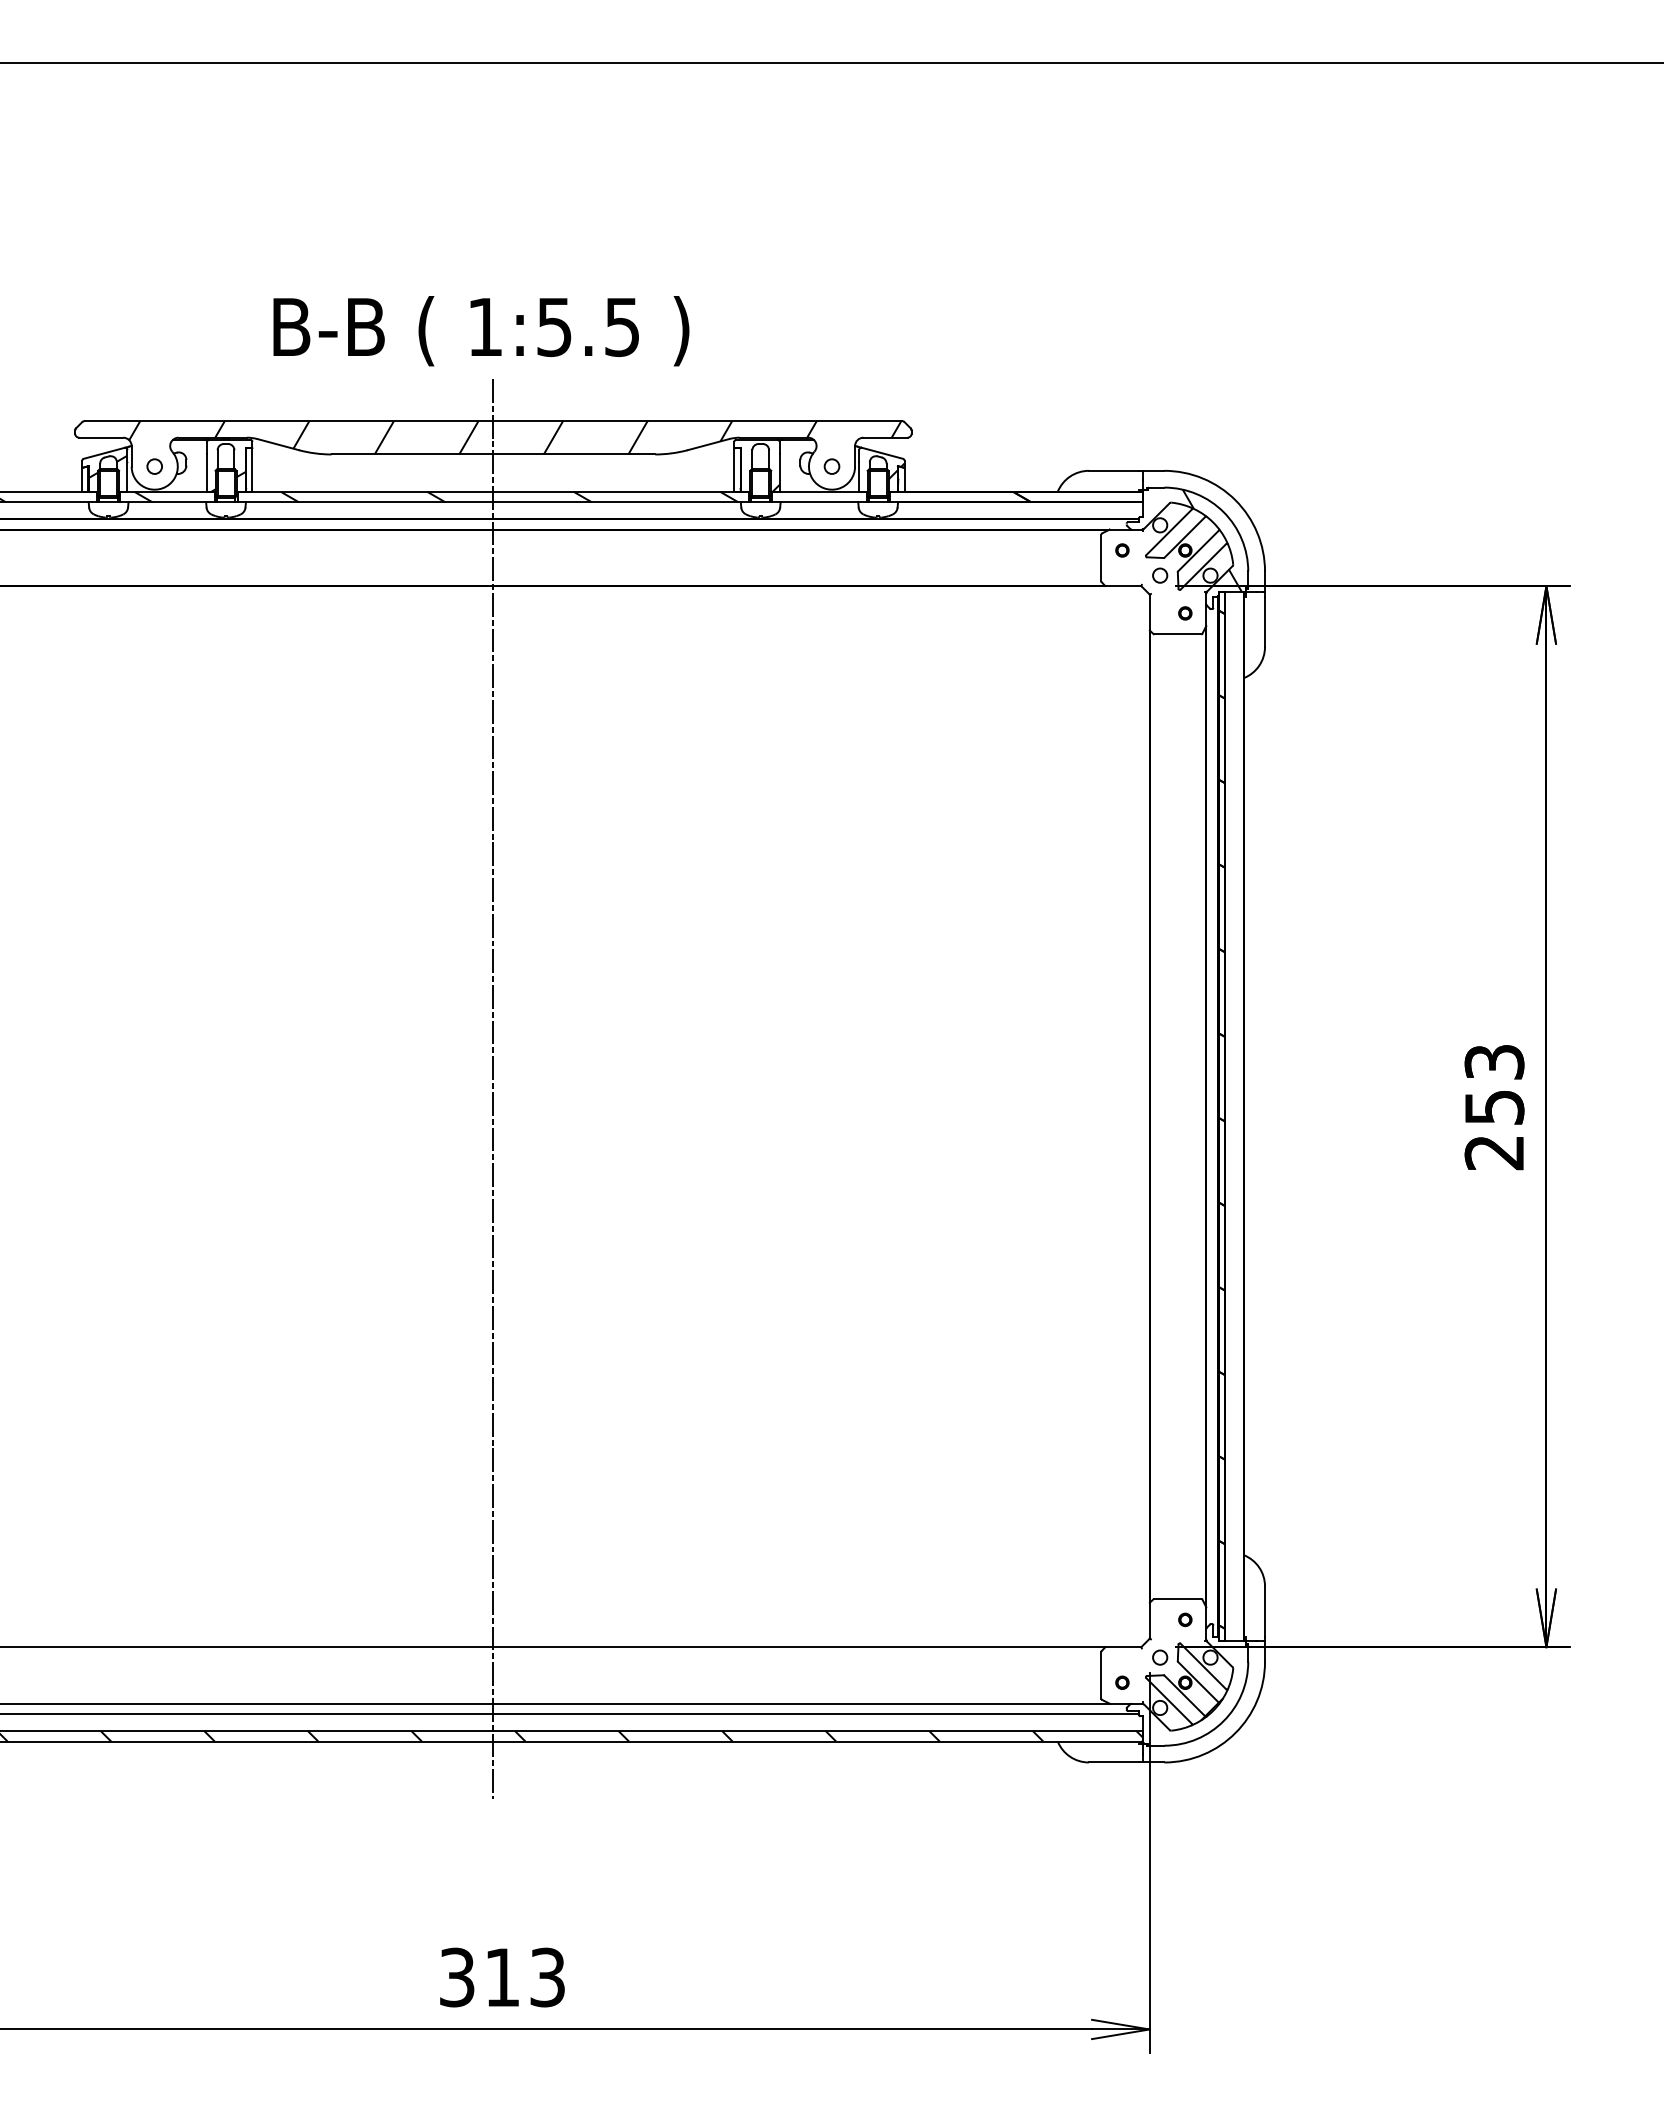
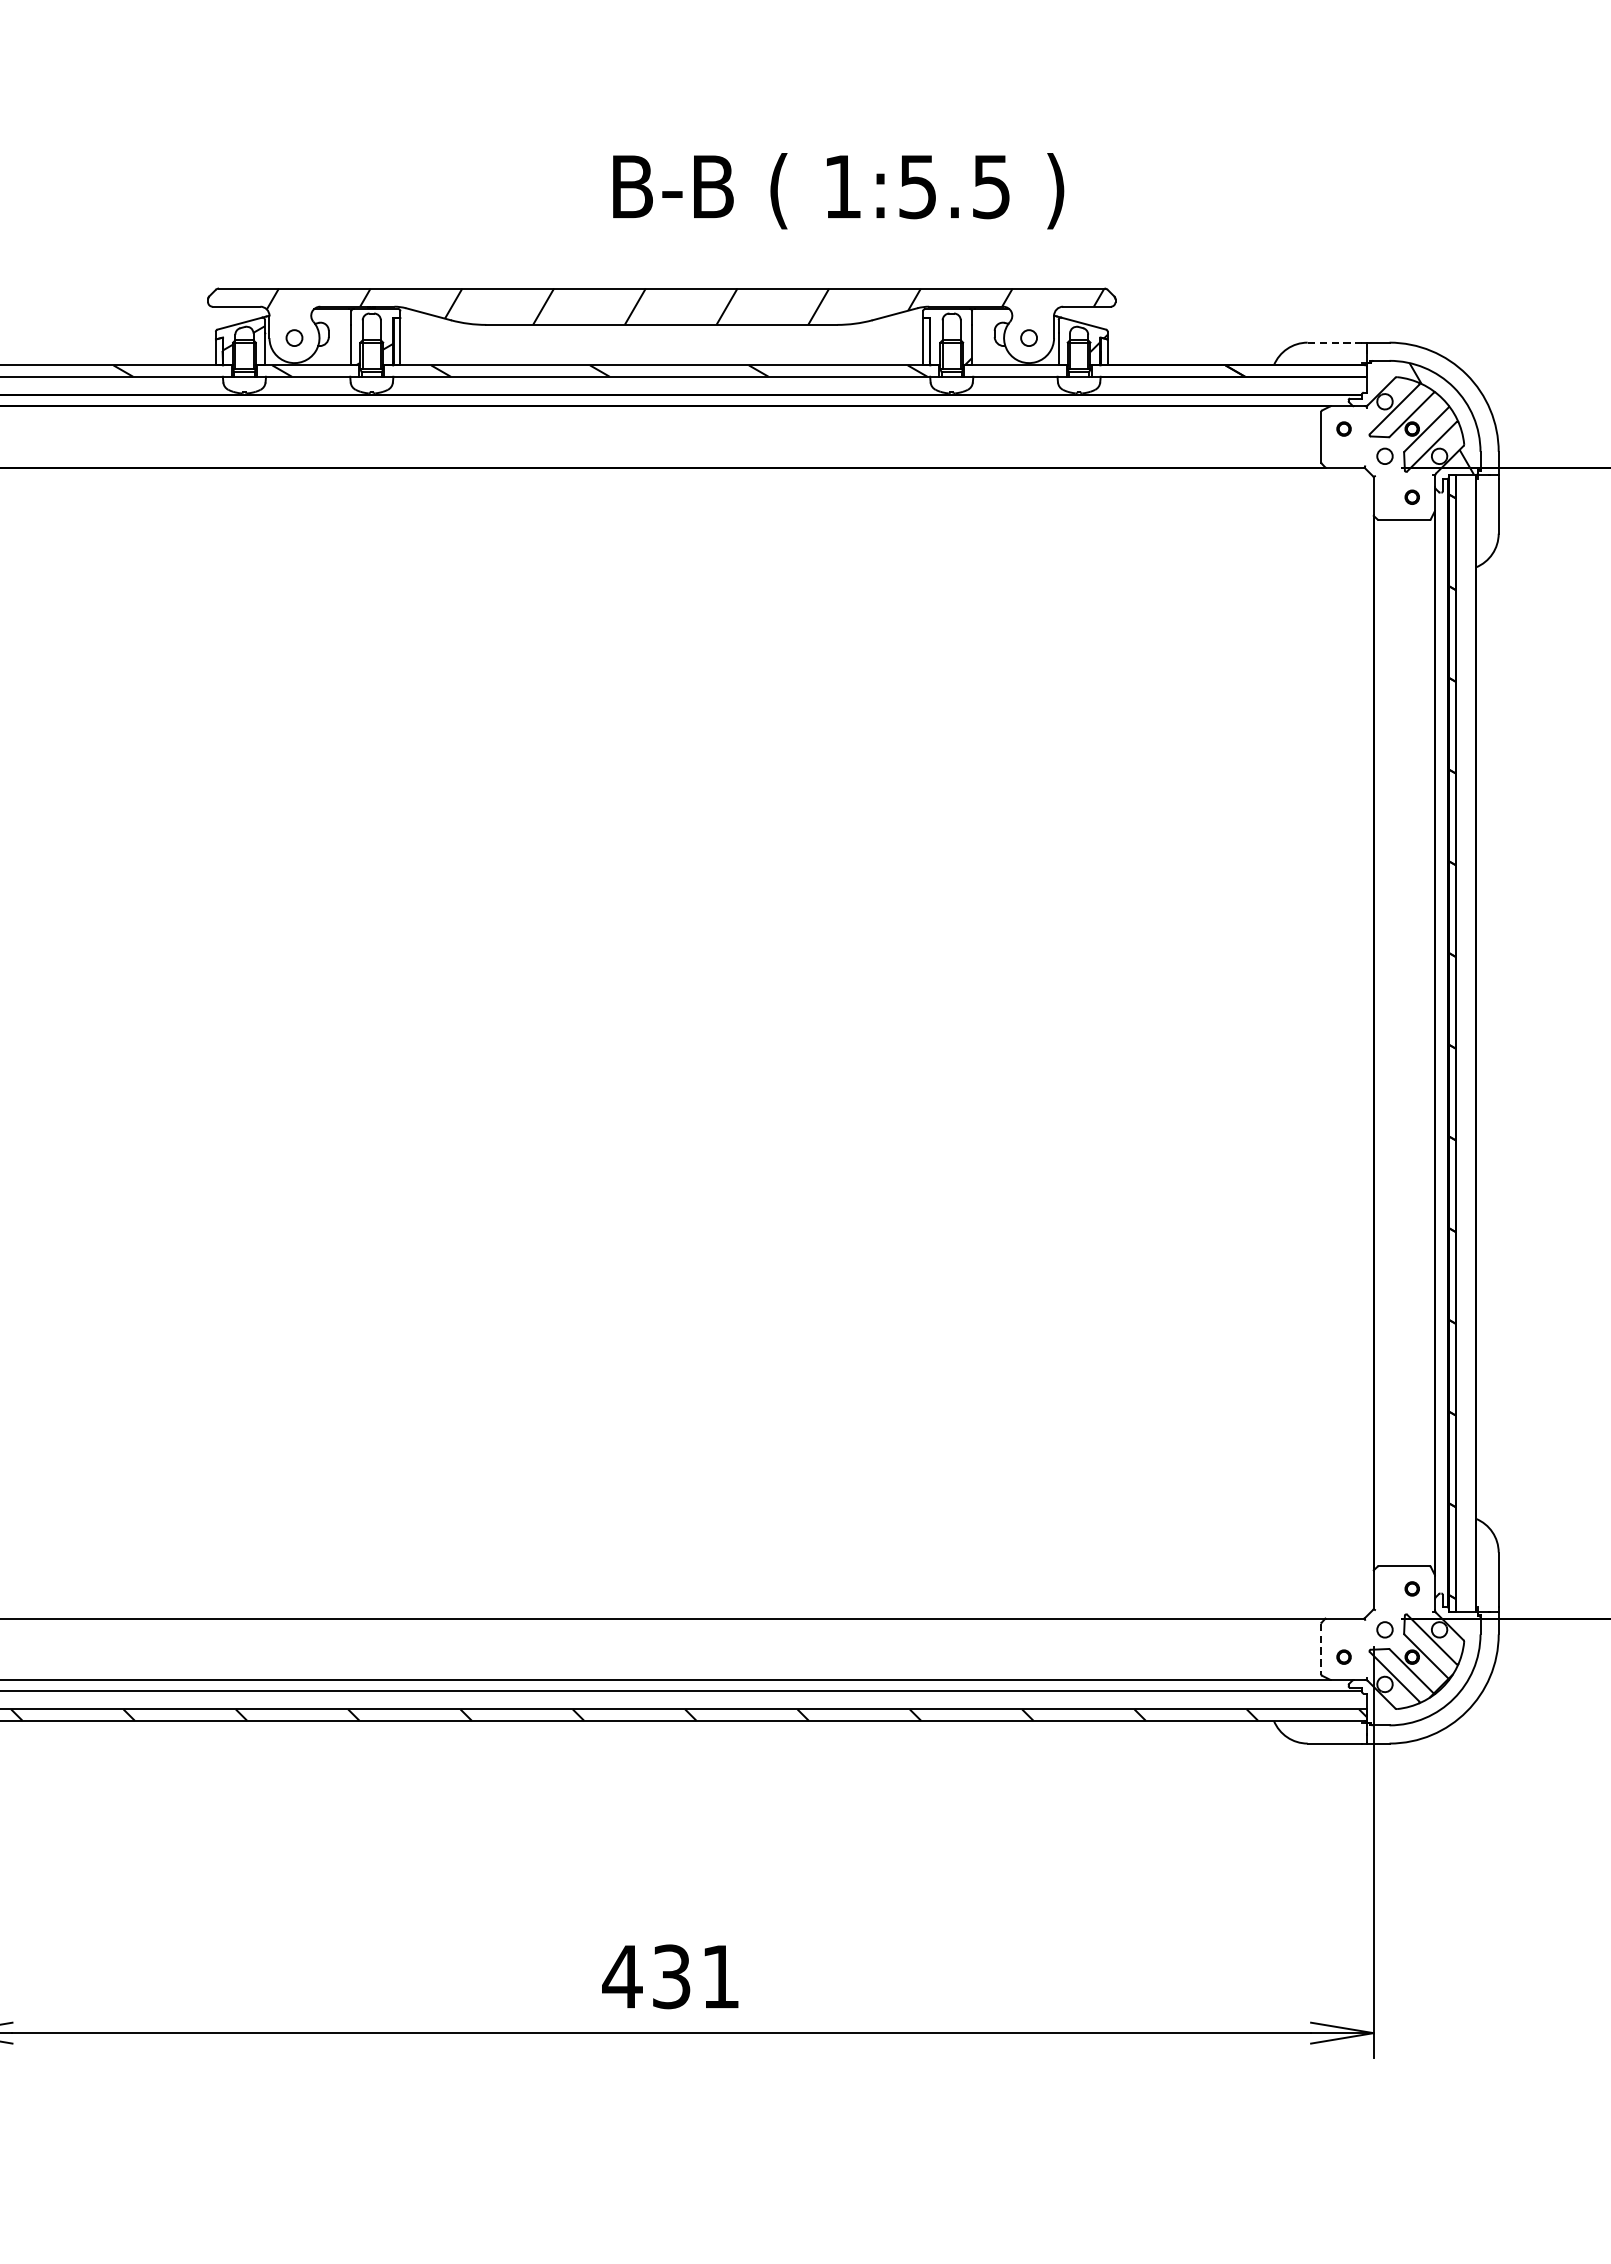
text: (481, 331) -> (838, 191), moved
line: (1114, 470) -> (1335, 342), solid -> dashed
line: (493, 1089) -> (661, 1013), removed
line: (1101, 1675) -> (1321, 1649), solid -> dashed
text: (501, 1977) -> (670, 1976), 313 -> 431

